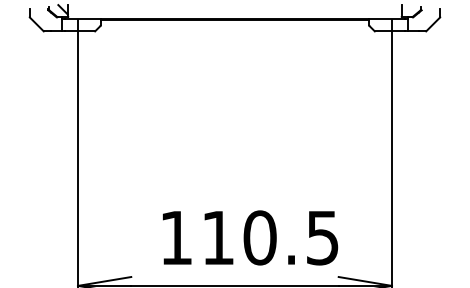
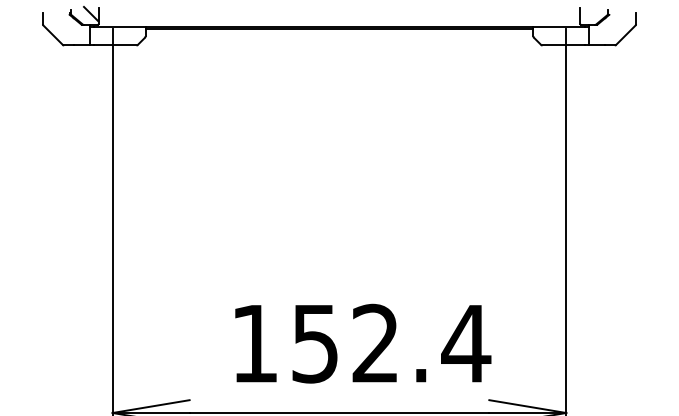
text: (271, 237) -> (392, 343), 110.5 -> 152.4

